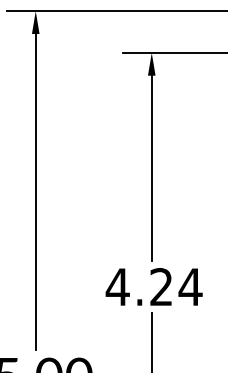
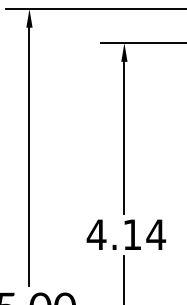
text: (160, 286) -> (131, 234), 4.24 -> 4.14

